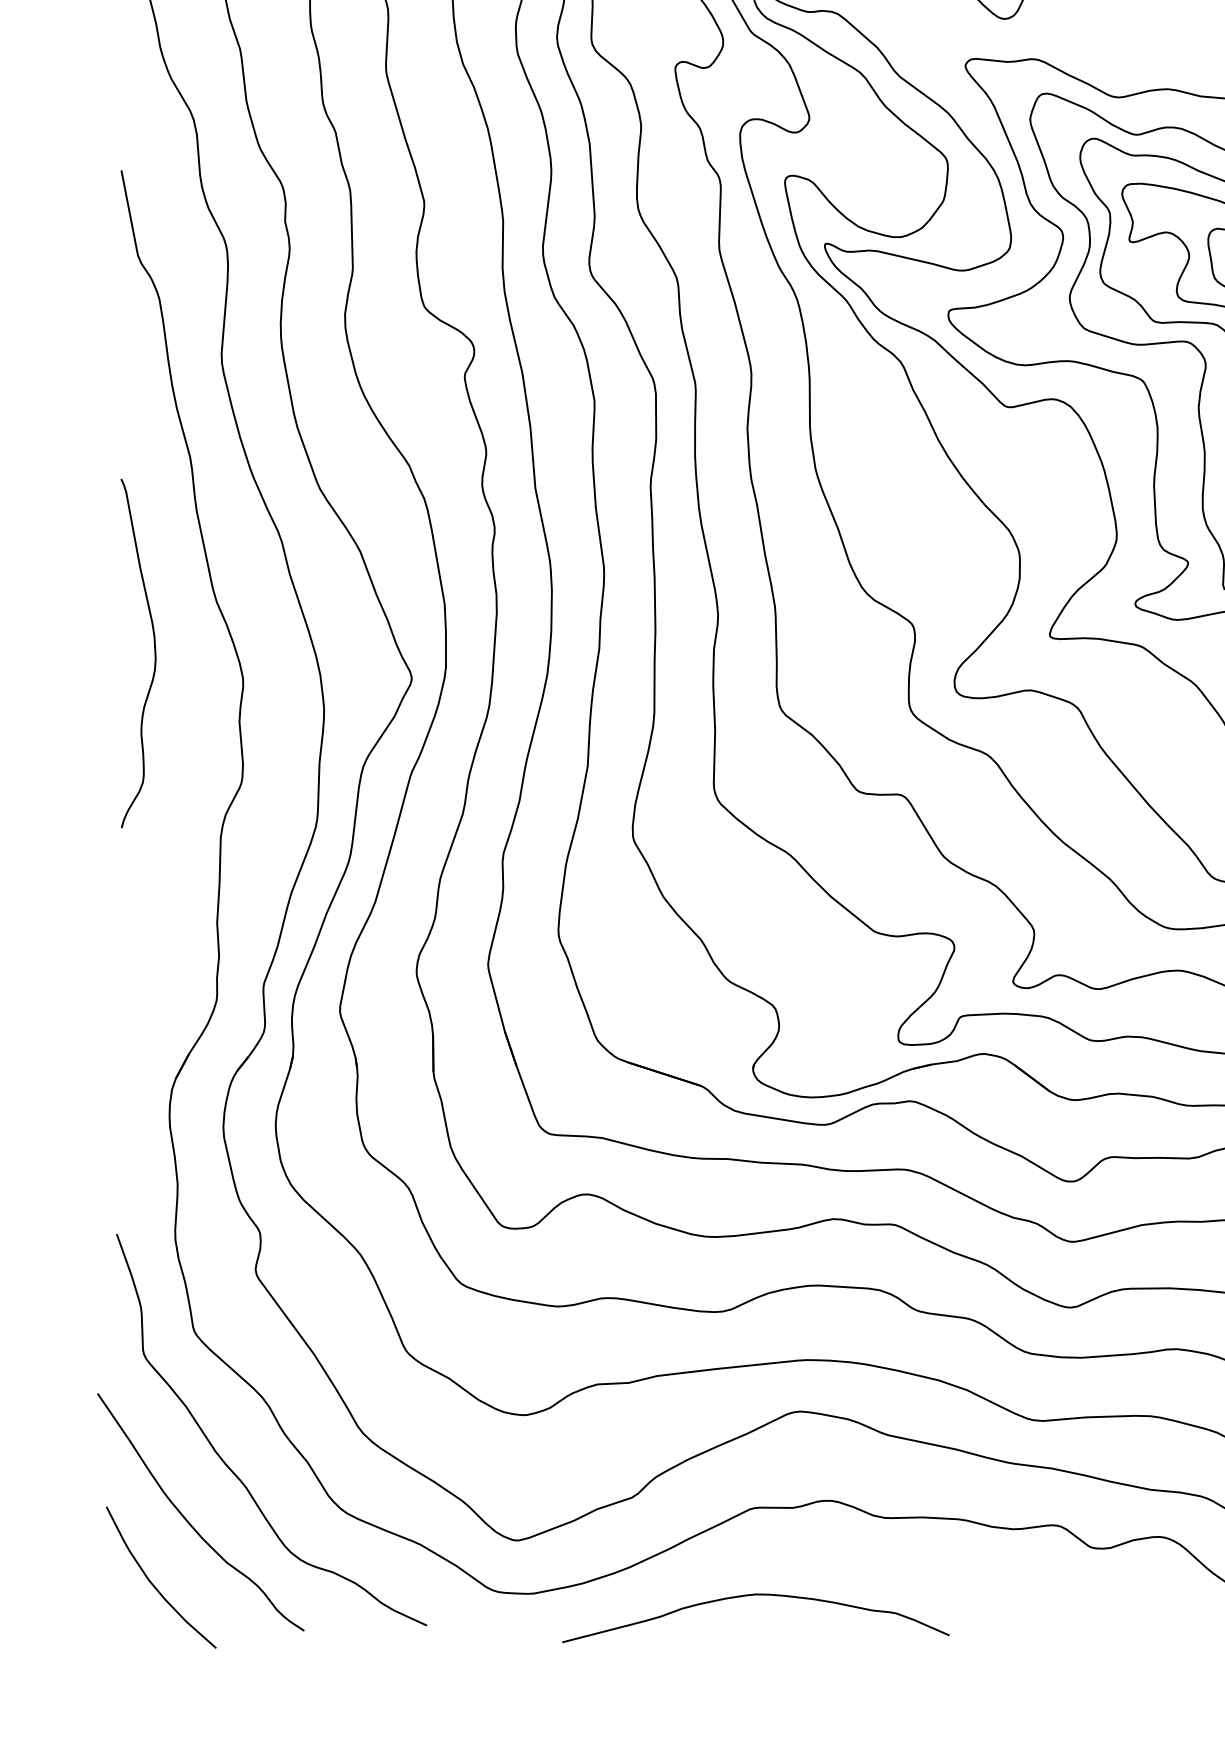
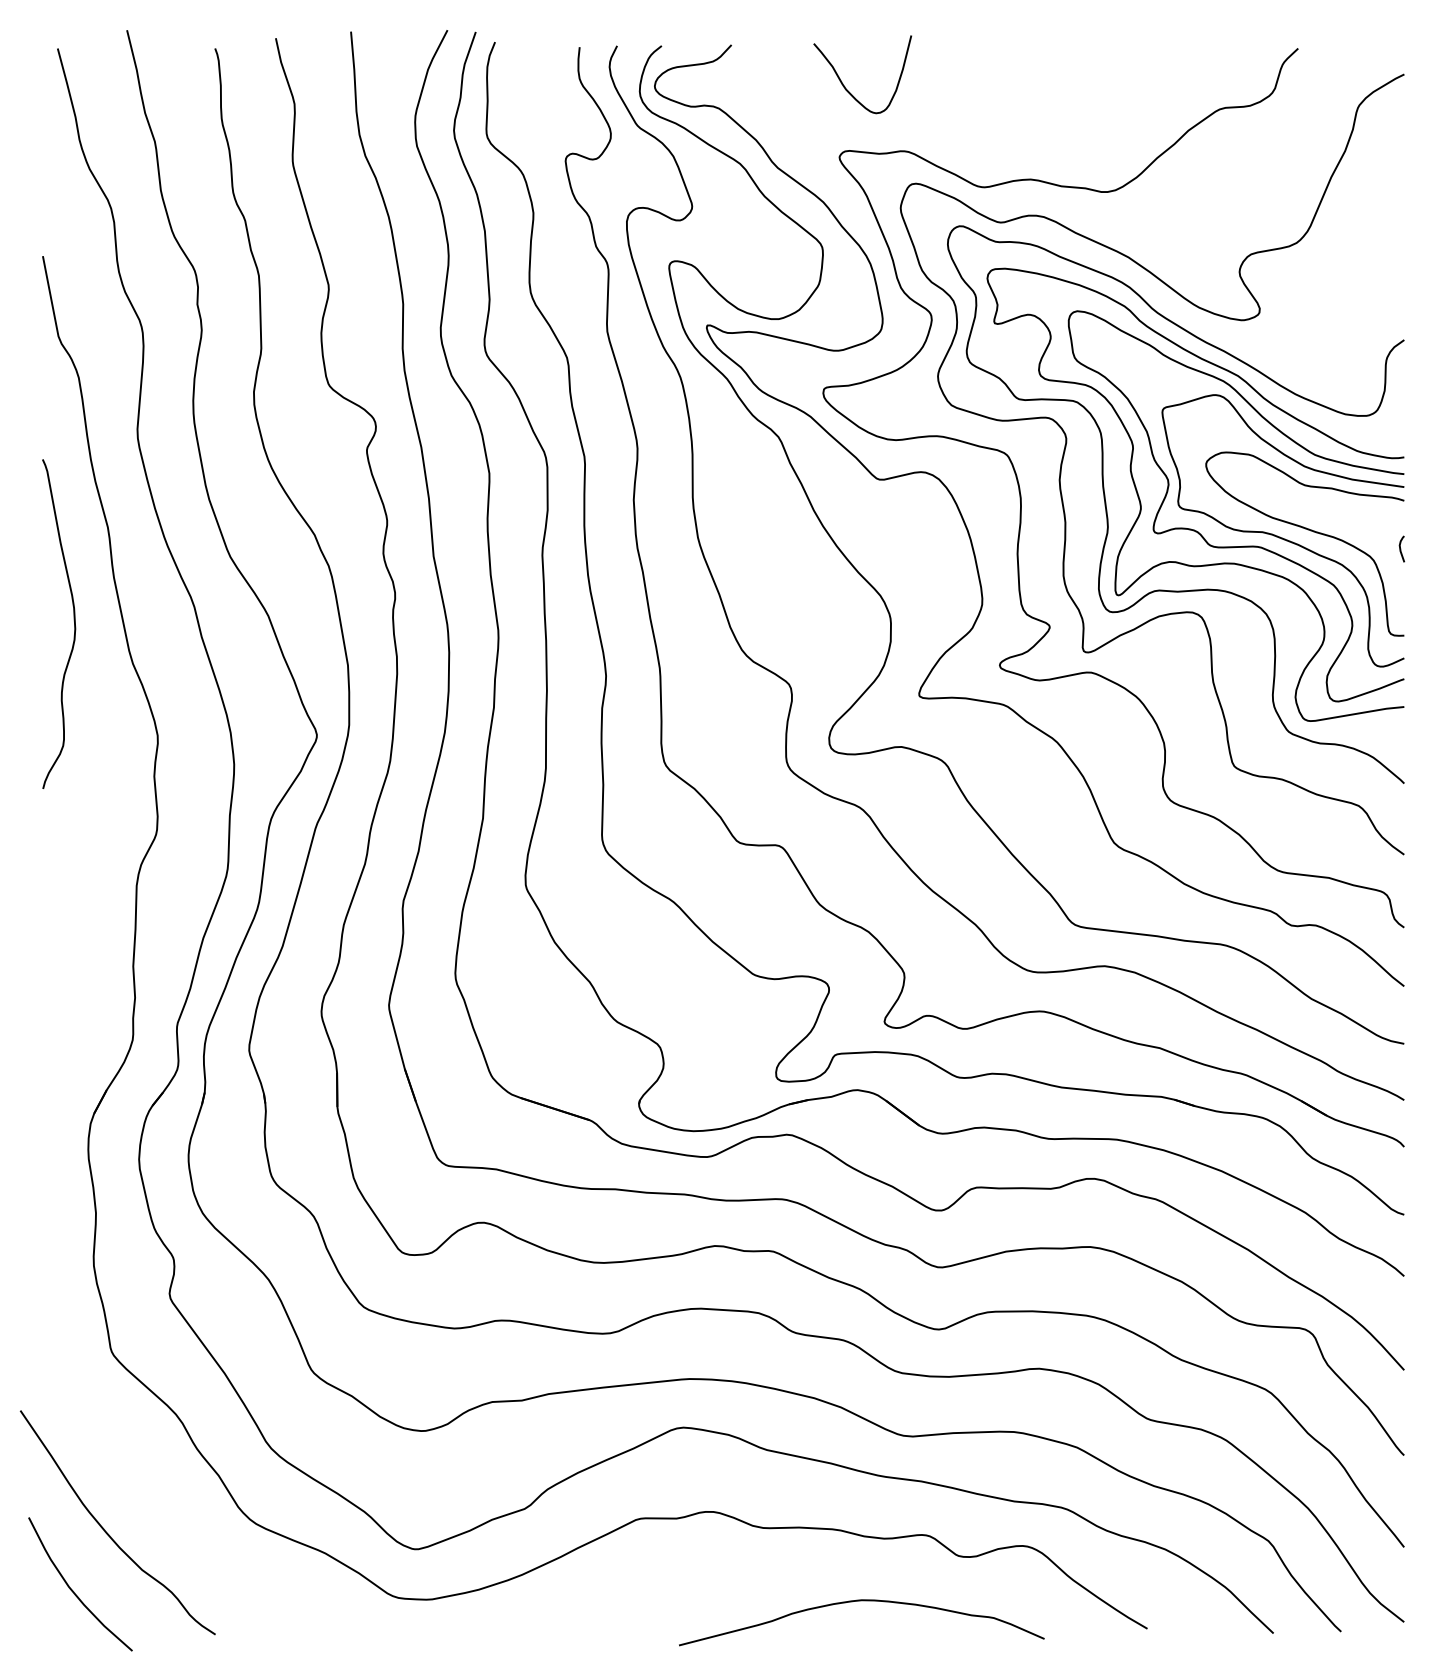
curve: (153, 649) -> (73, 620), moved
curve: (232, 1469) -> (147, 1482), removed
curve: (755, 1595) -> (861, 1601), moved

